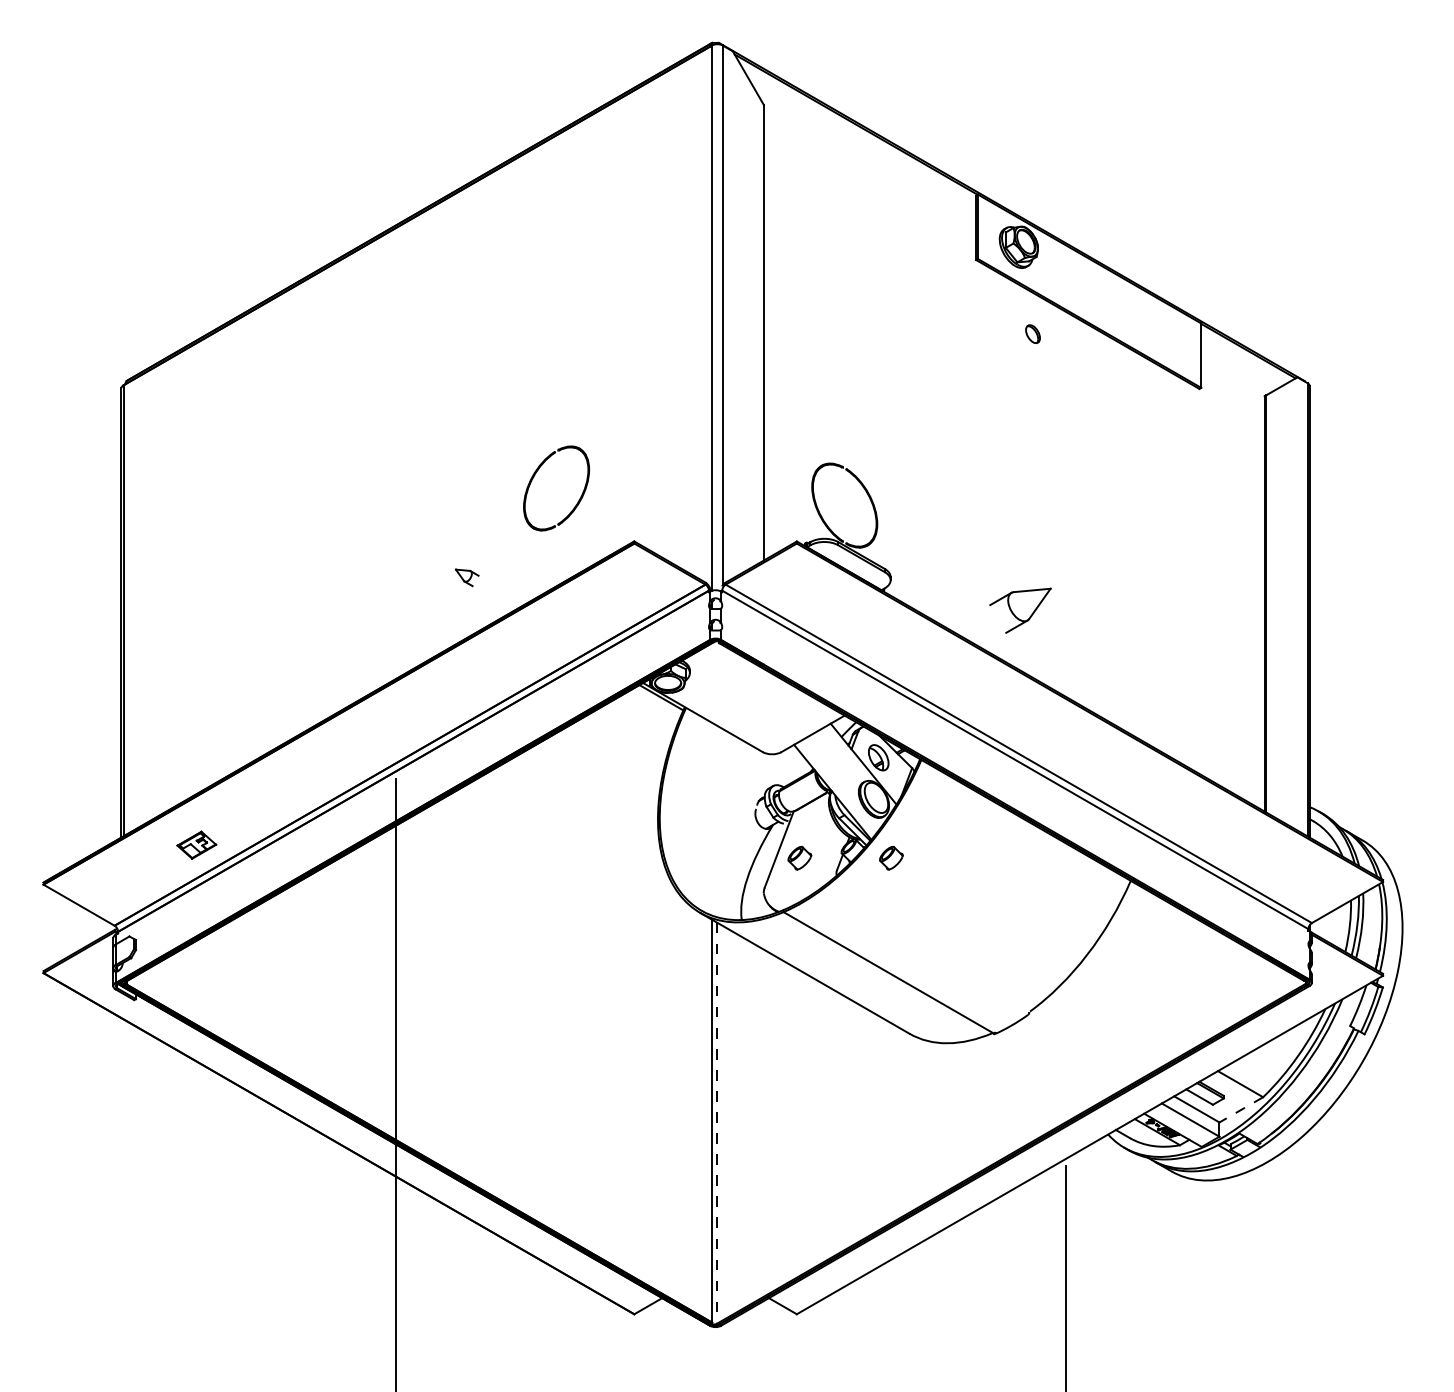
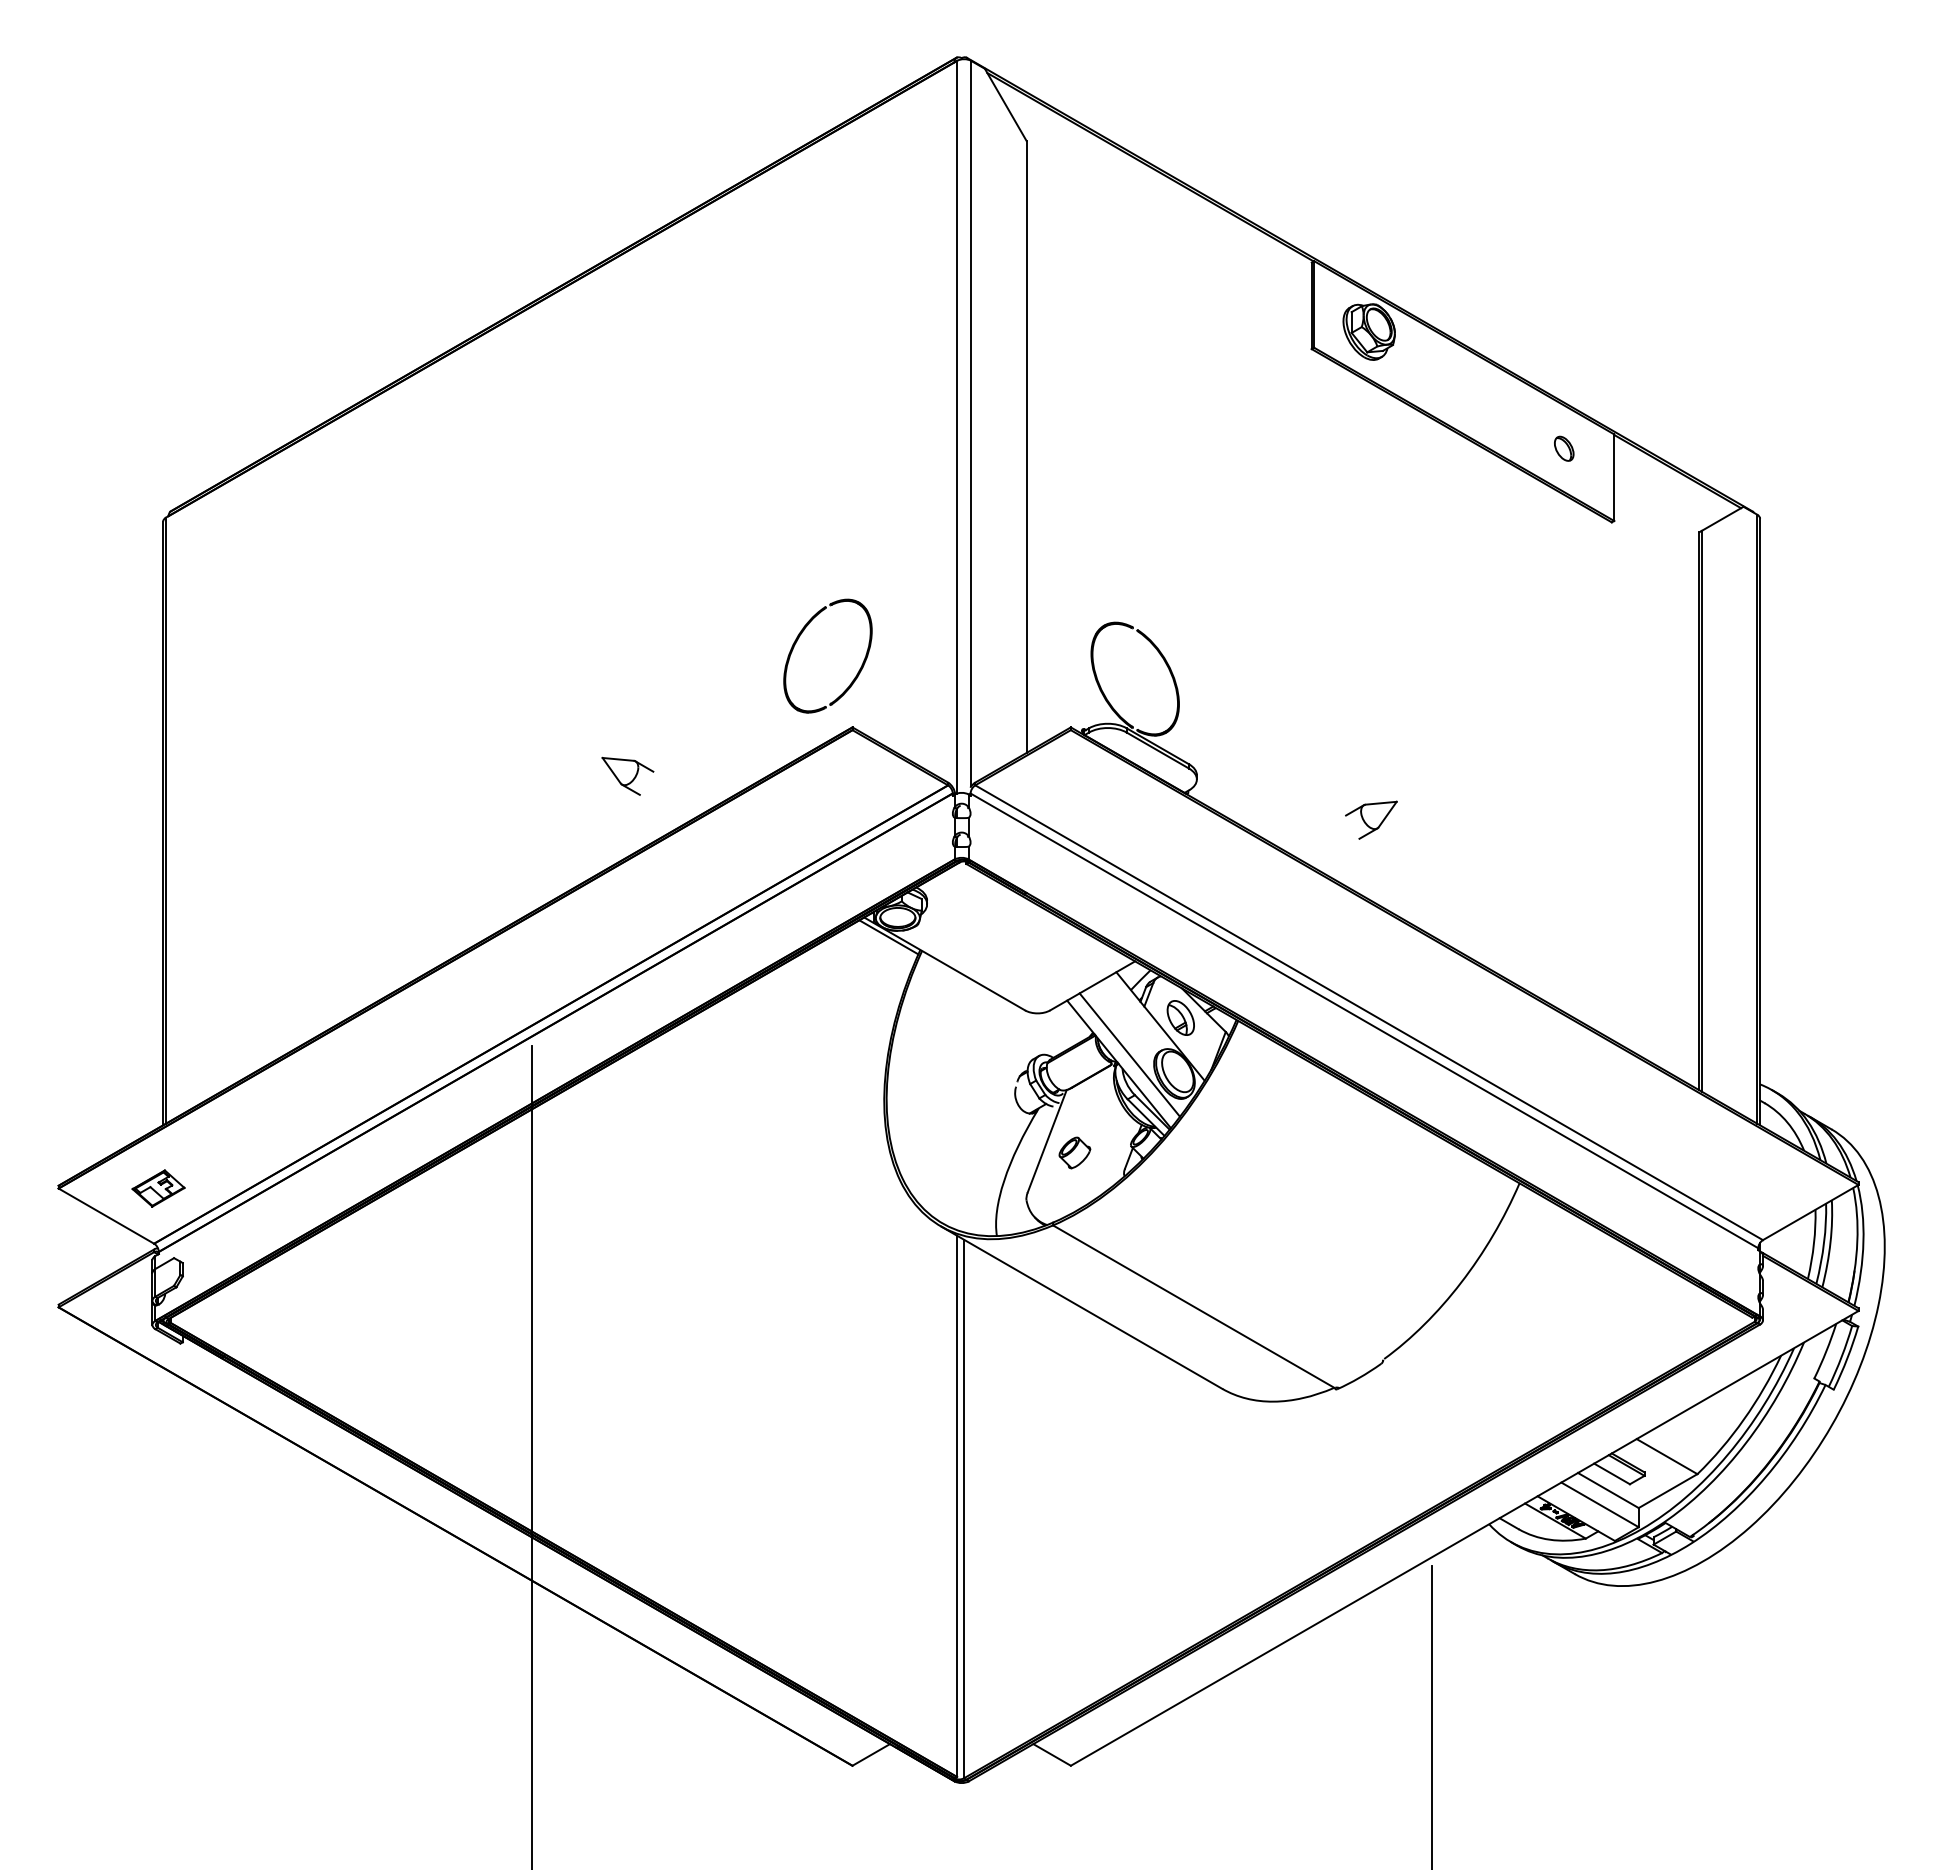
part: (1033, 333) -> (1564, 448), moved
part: (536, 473) -> (800, 636), moved
part: (466, 577) -> (627, 775), size x1.67
part: (1020, 610) -> (1371, 819), size x0.62
line: (840, 784) -> (1129, 1054), added
part: (196, 845) -> (158, 1188), moved
part: (891, 857) -> (1197, 1152), removed
line: (1241, 1110) -> (1668, 1491), dashed -> solid
line: (716, 1123) -> (963, 1509), dashed -> solid

